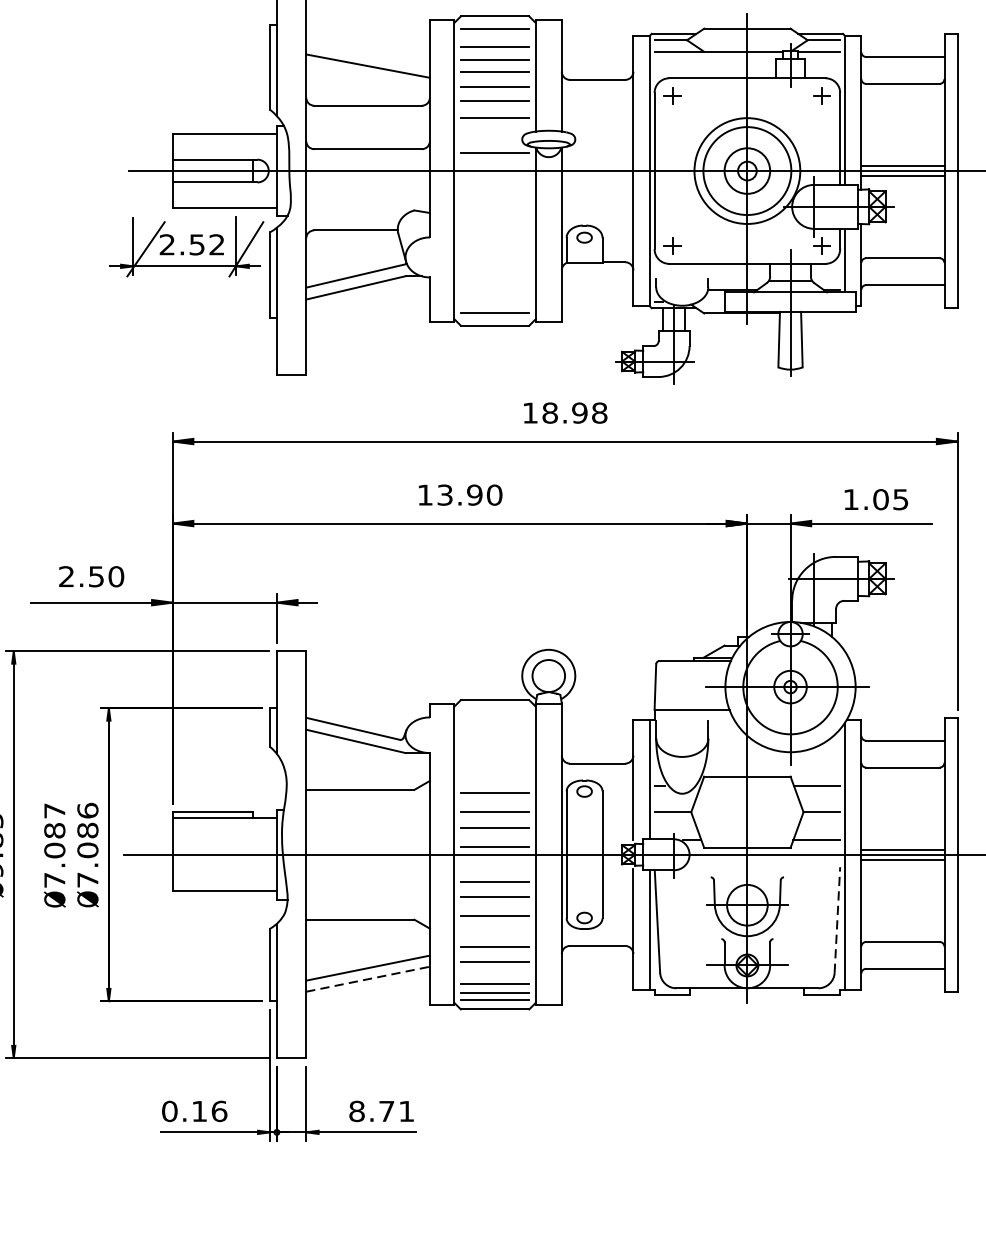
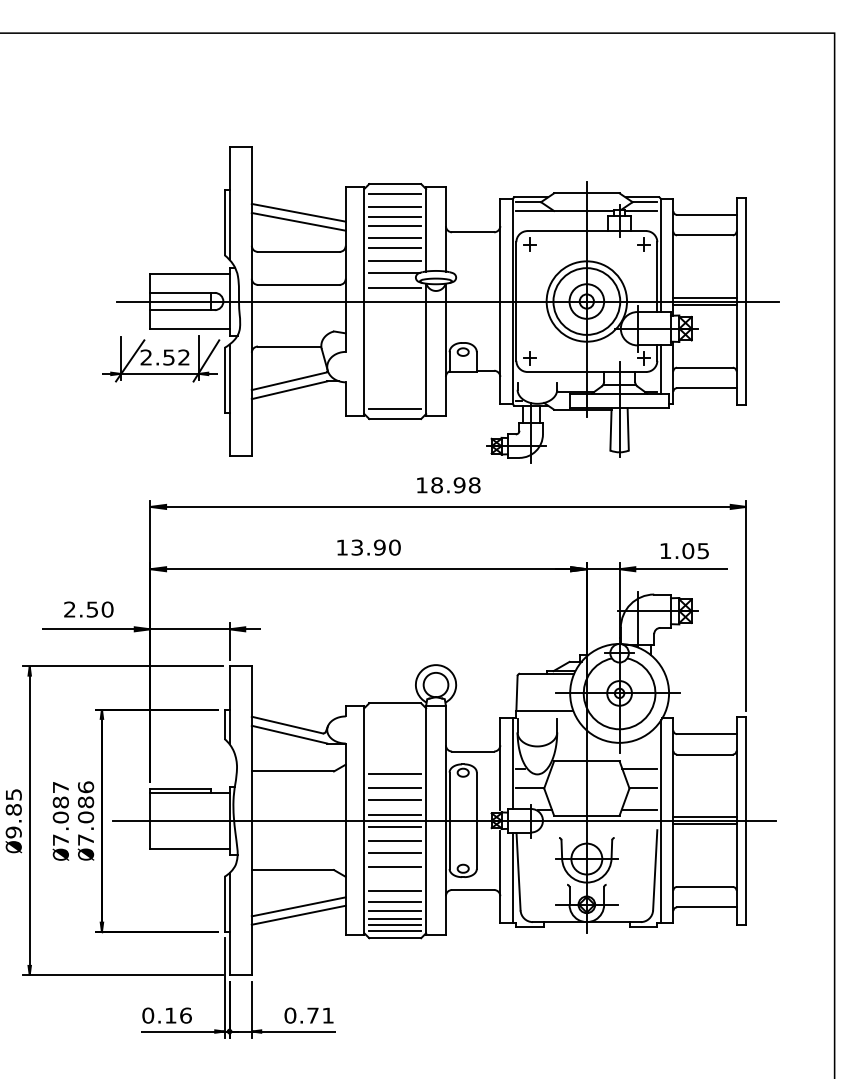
line: (367, 53) -> (298, 212), added
line: (494, 134) -> (394, 273), added
line: (495, 862) -> (395, 826), added
line: (837, 918) -> (655, 869), dashed -> solid
line: (495, 972) -> (395, 910), added
line: (367, 979) -> (298, 915), dashed -> solid
text: (357, 1111) -> (290, 1015), 8.71 -> 0.71

